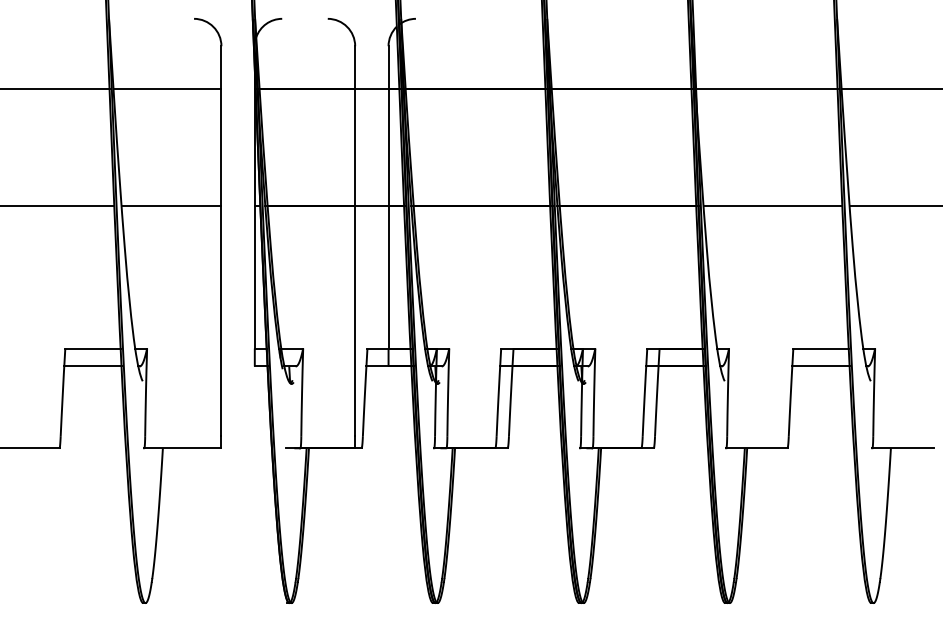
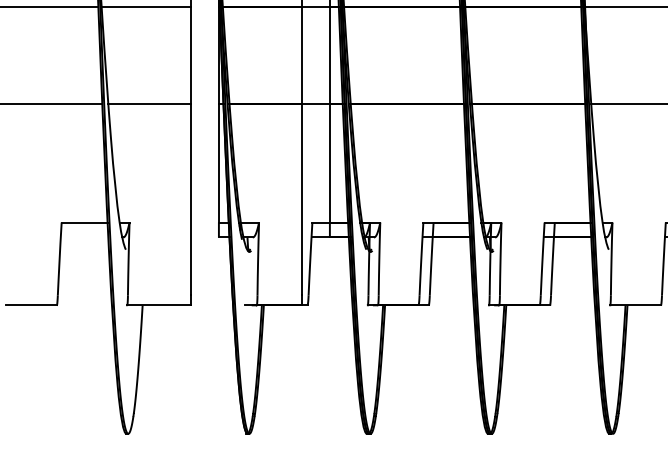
line: (92, 366) -> (84, 237), removed

